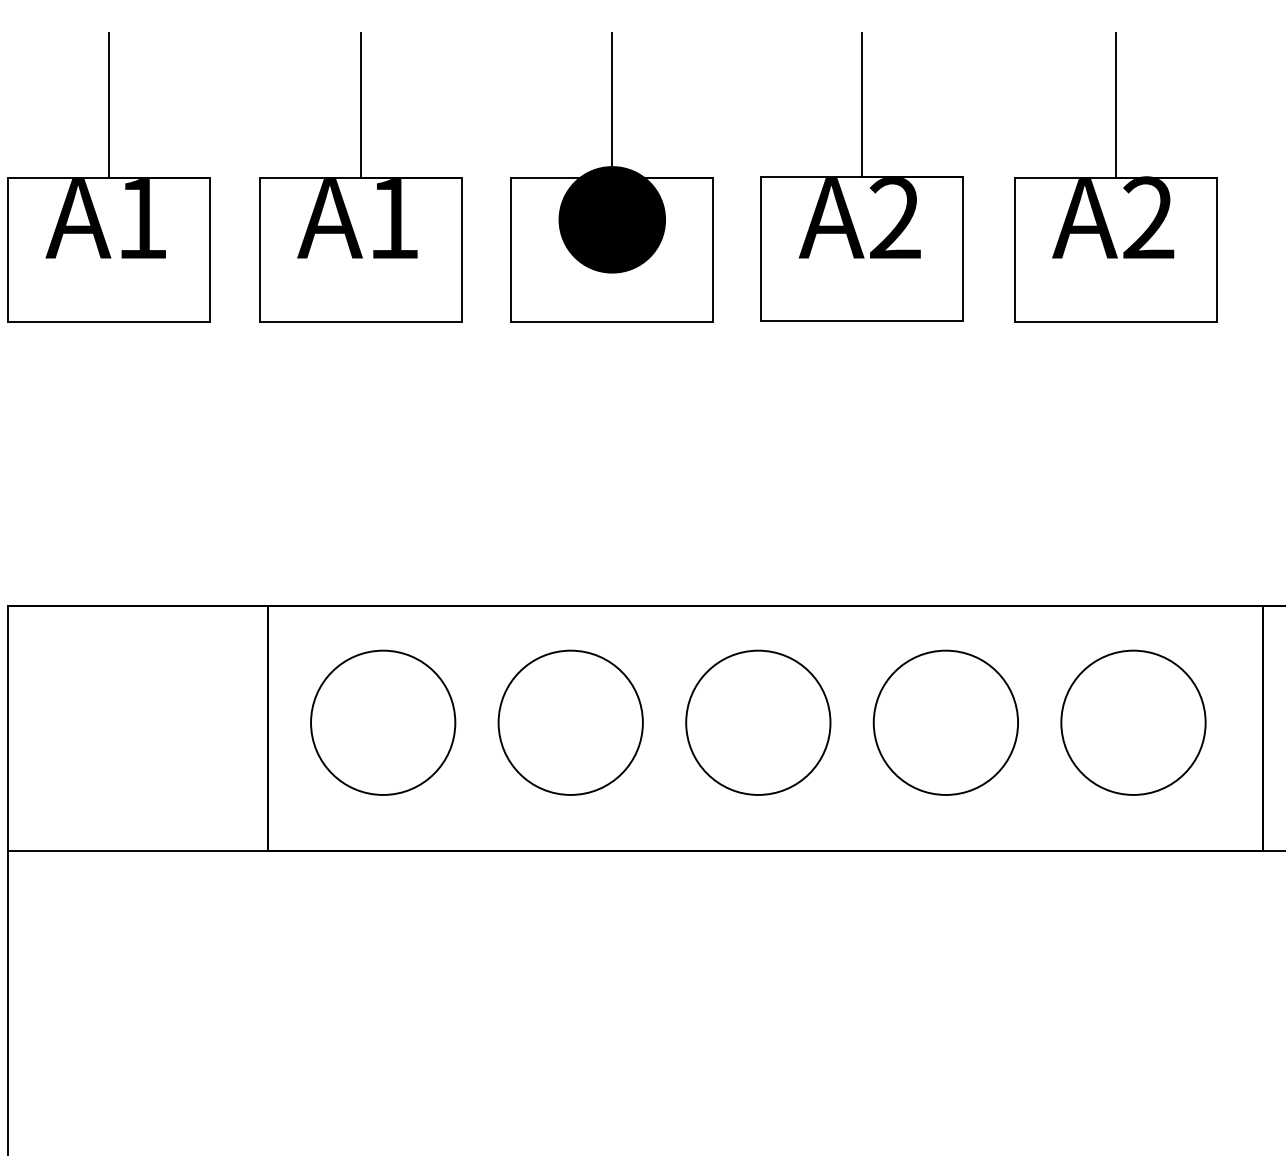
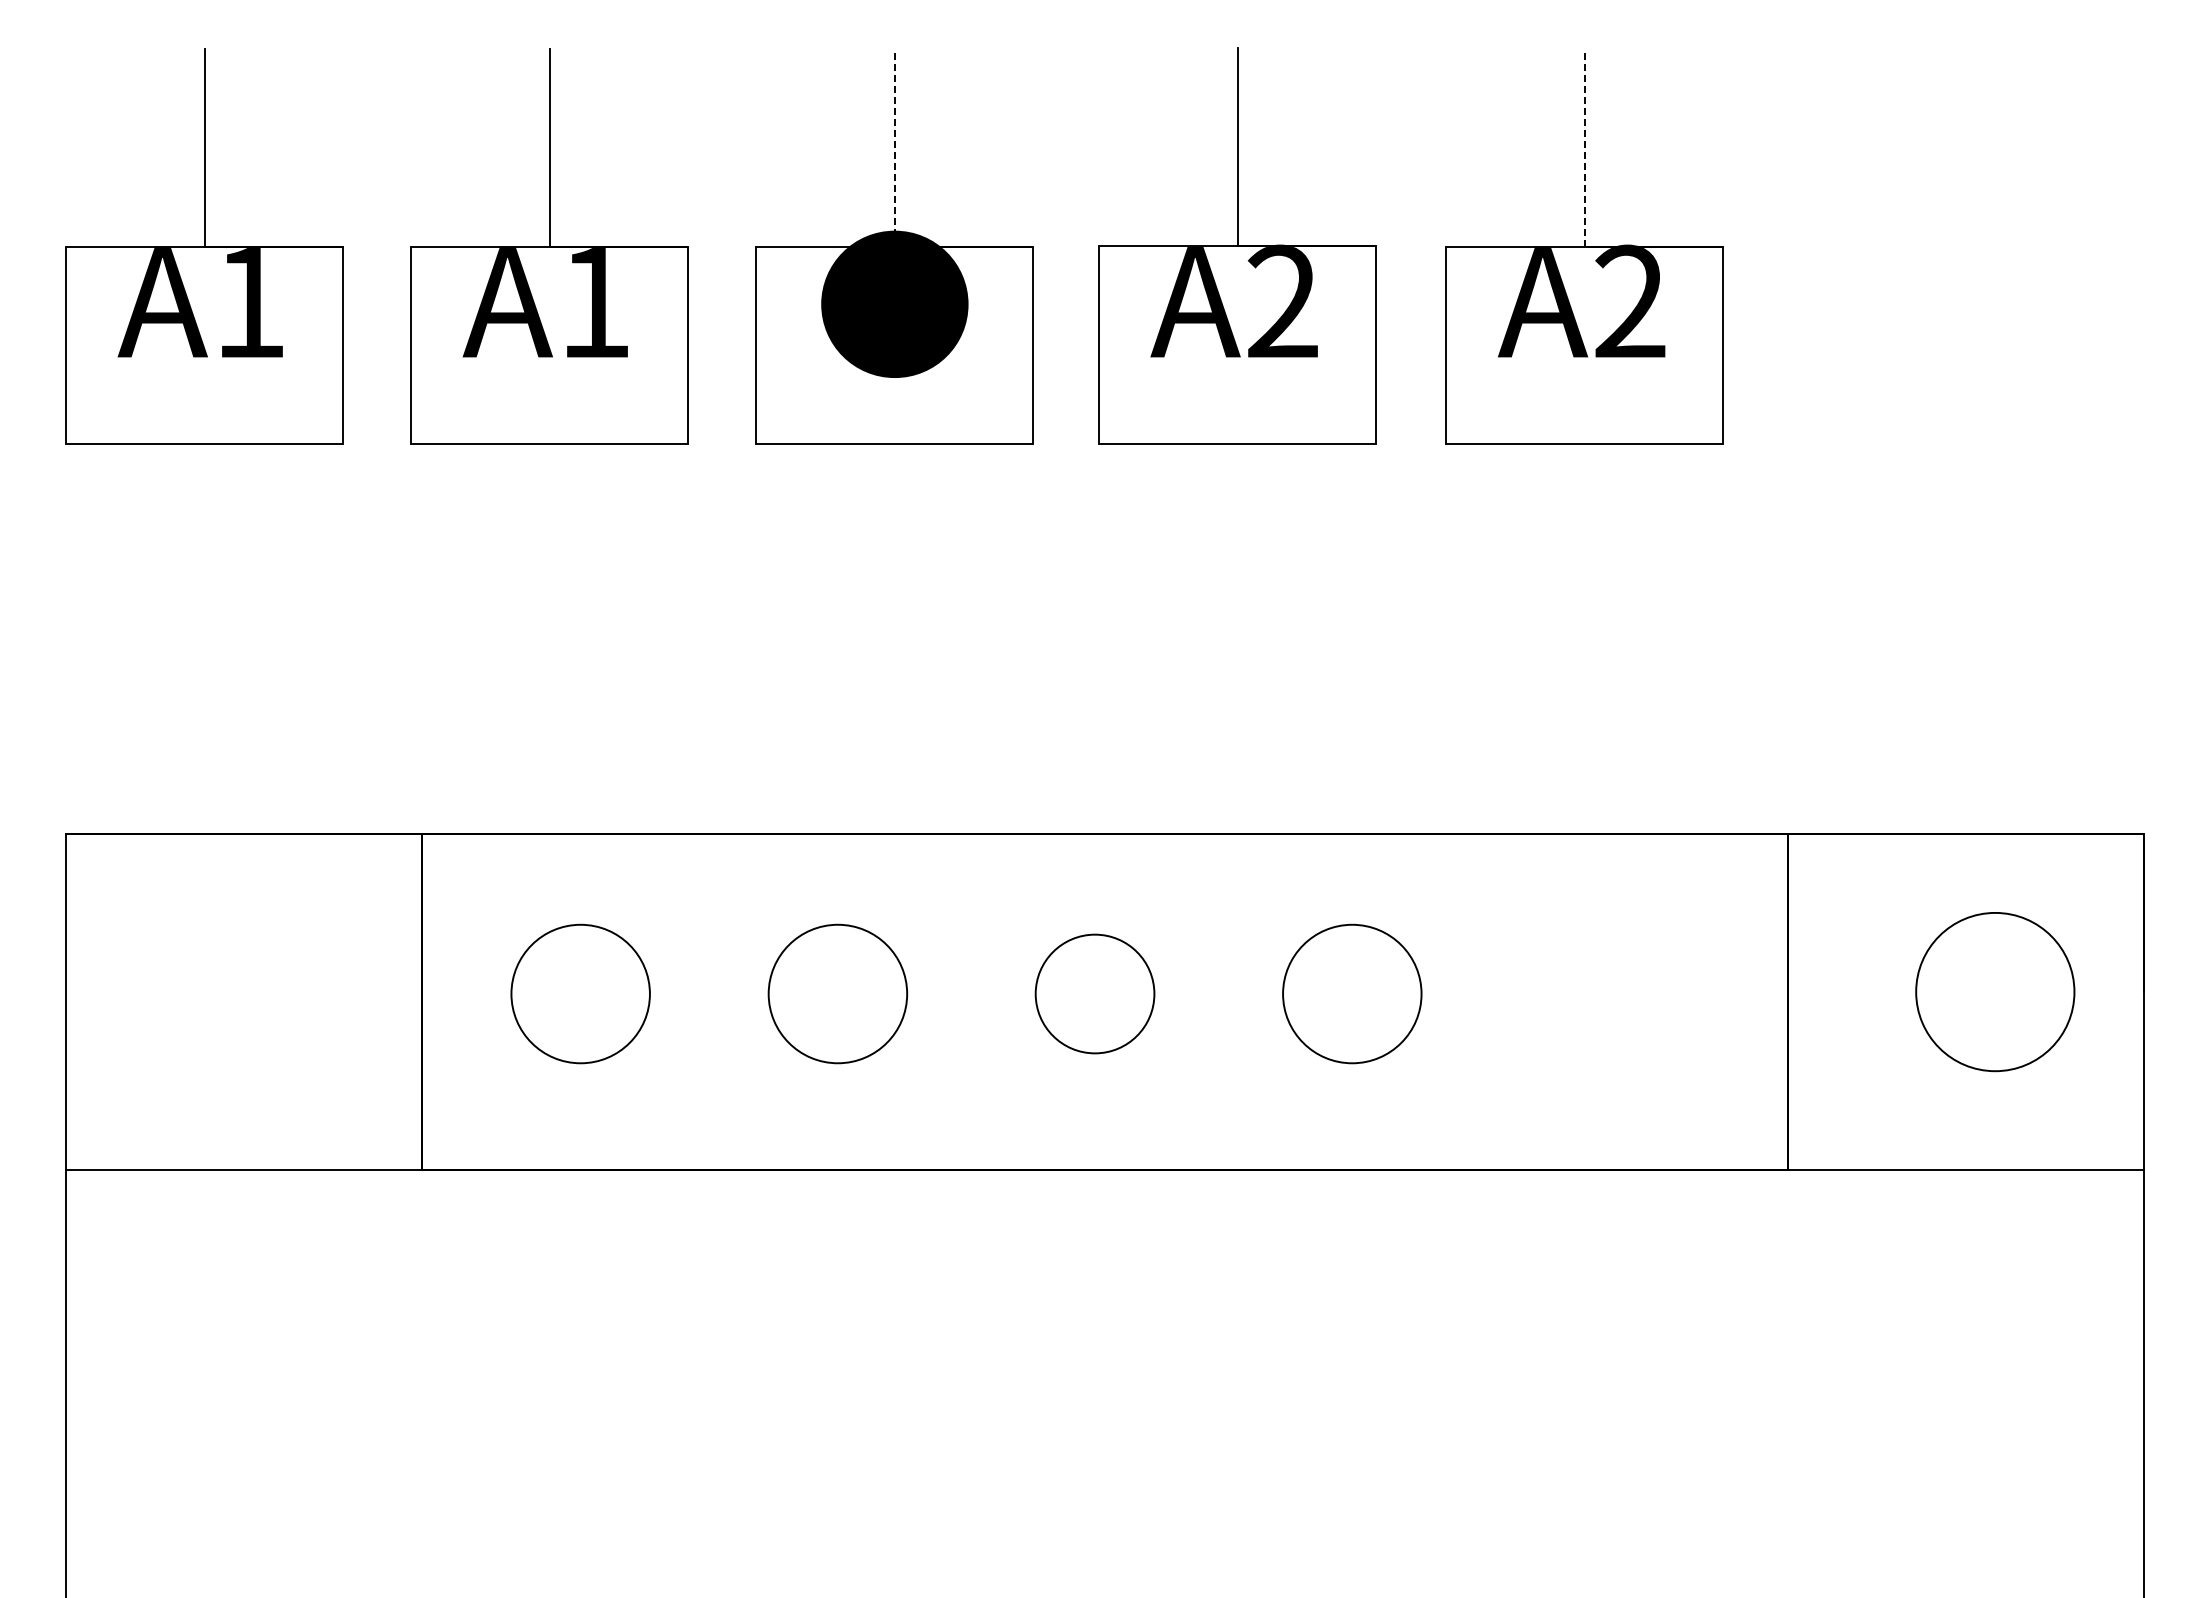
line: (612, 105) -> (894, 147), solid -> dashed
line: (1115, 105) -> (1584, 147), solid -> dashed
circle: (383, 722) -> (580, 993), size x0.7
circle: (570, 722) -> (837, 993), size x0.7
circle: (757, 722) -> (1094, 993), size x0.6
circle: (946, 722) -> (1352, 993), size x0.7
circle: (1133, 722) -> (1609, 993), removed

